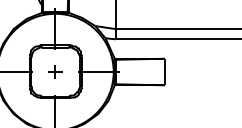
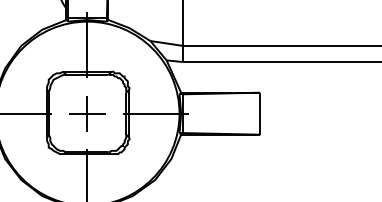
part: (55, 71) -> (87, 112), size x1.6

